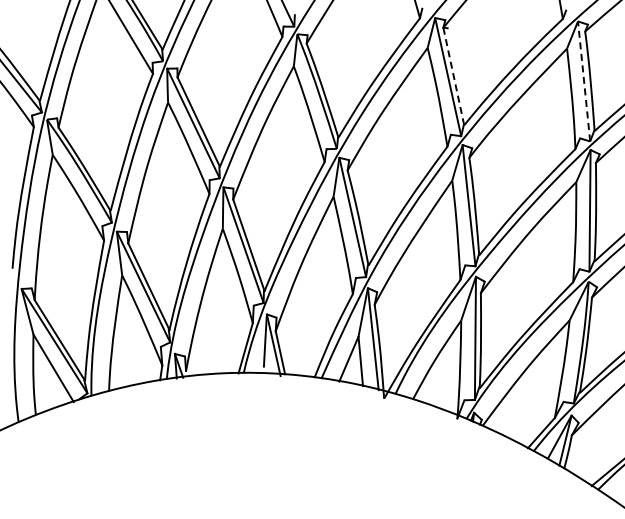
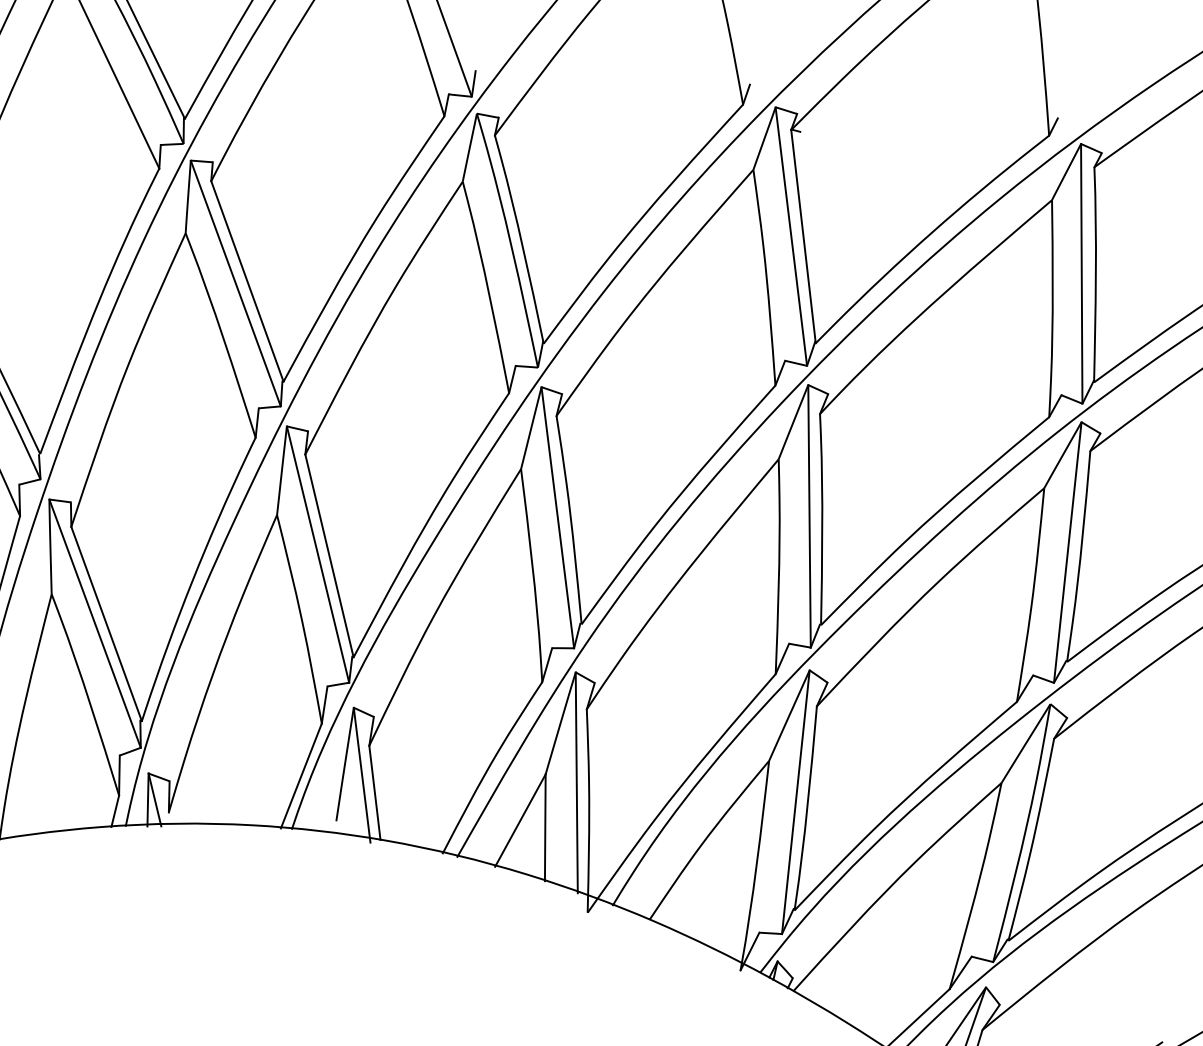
line: (453, 76) -> (802, 236), dashed -> solid
line: (584, 80) -> (1082, 271), dashed -> solid

